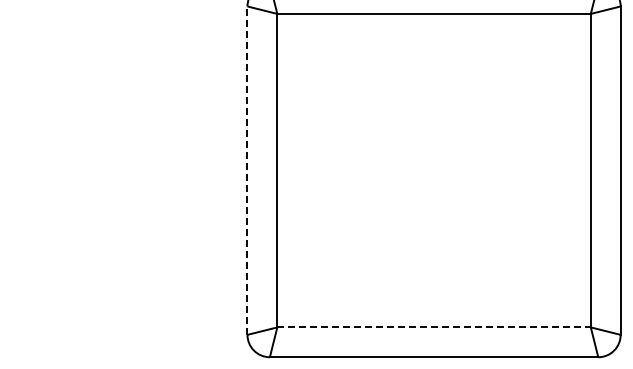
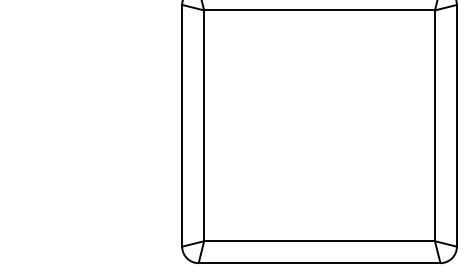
line: (247, 170) -> (182, 125), dashed -> solid
line: (434, 327) -> (319, 241), dashed -> solid

